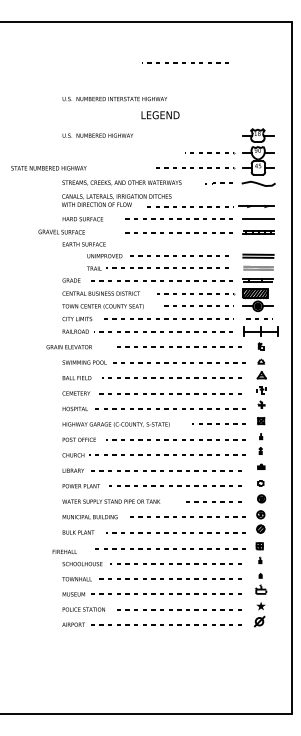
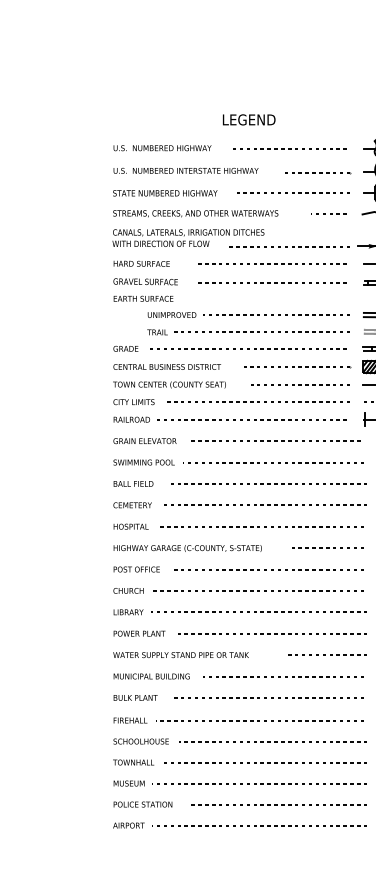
line: (185, 62) -> (289, 147), moved
text: (114, 98) -> (185, 170), moved
text: (48, 168) -> (164, 193), moved
text: (61, 231) -> (145, 280), moved
text: (68, 347) -> (143, 441), moved
text: (64, 551) -> (130, 719), moved

